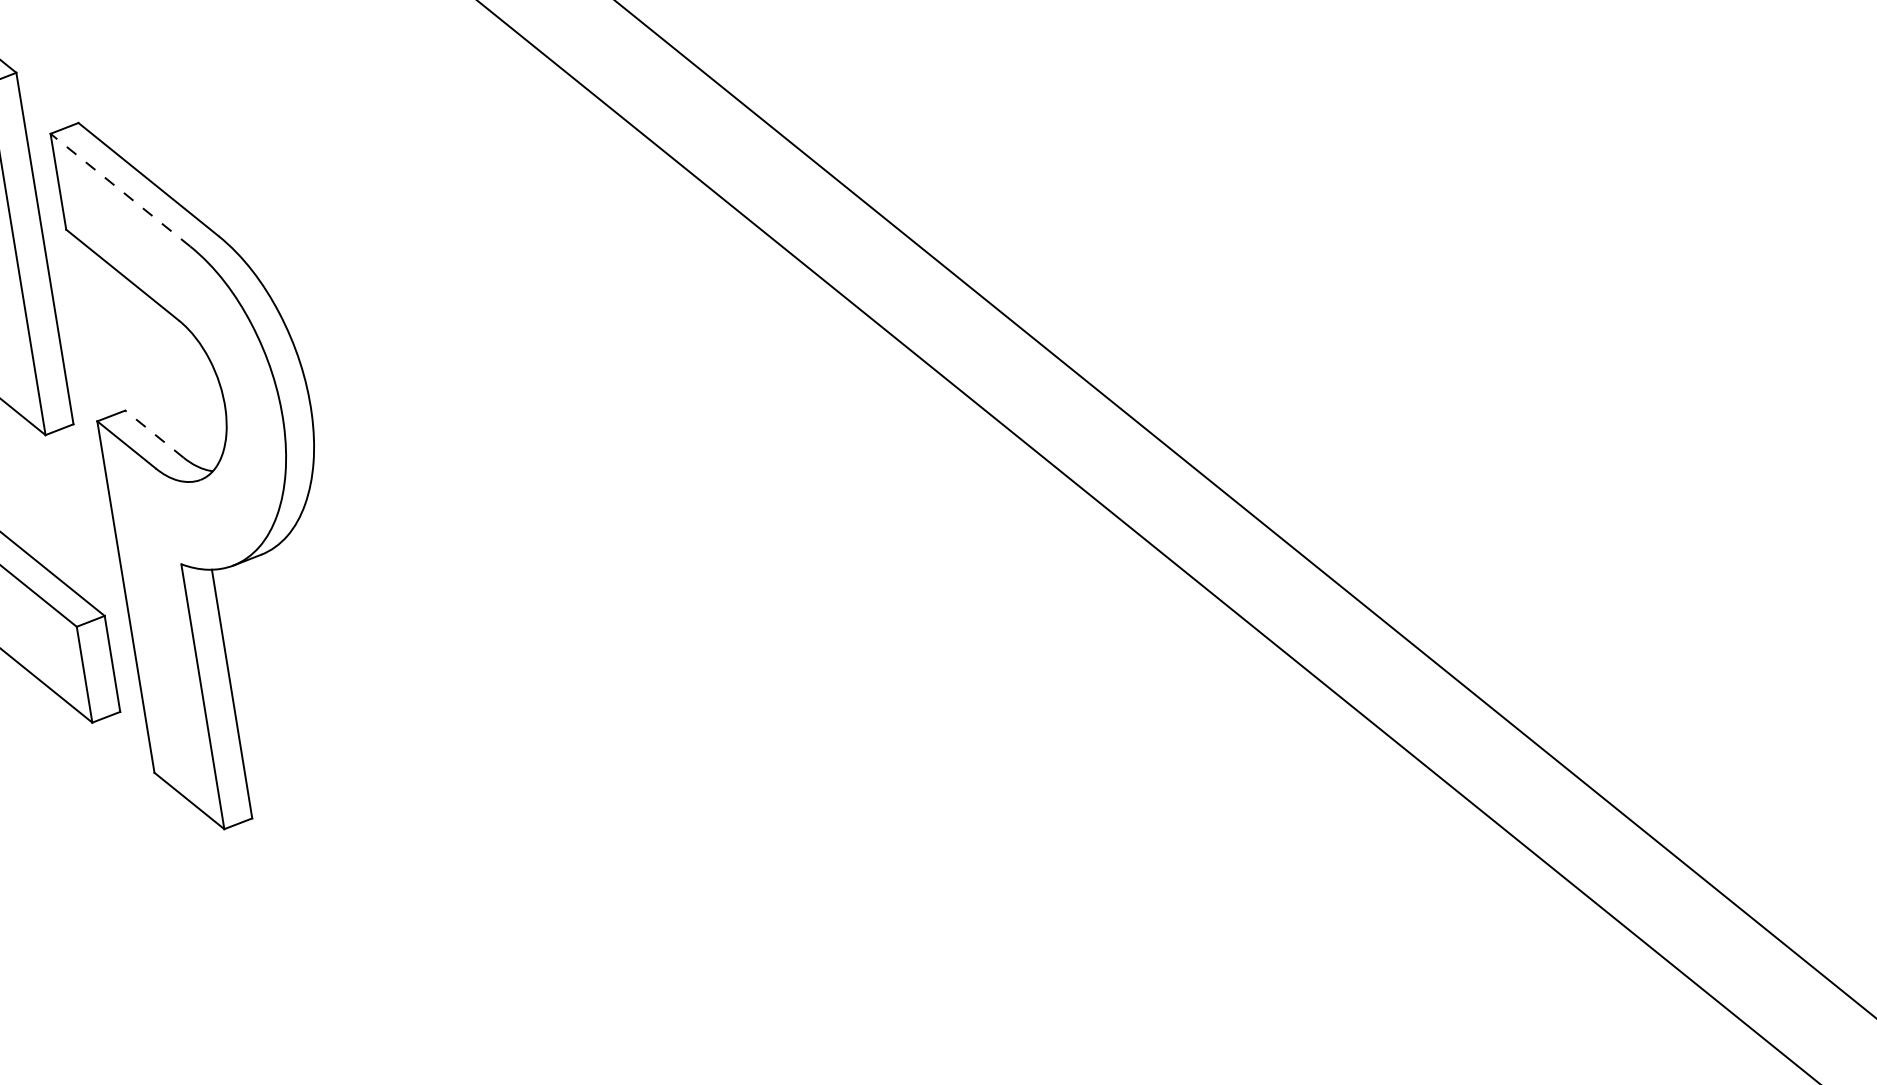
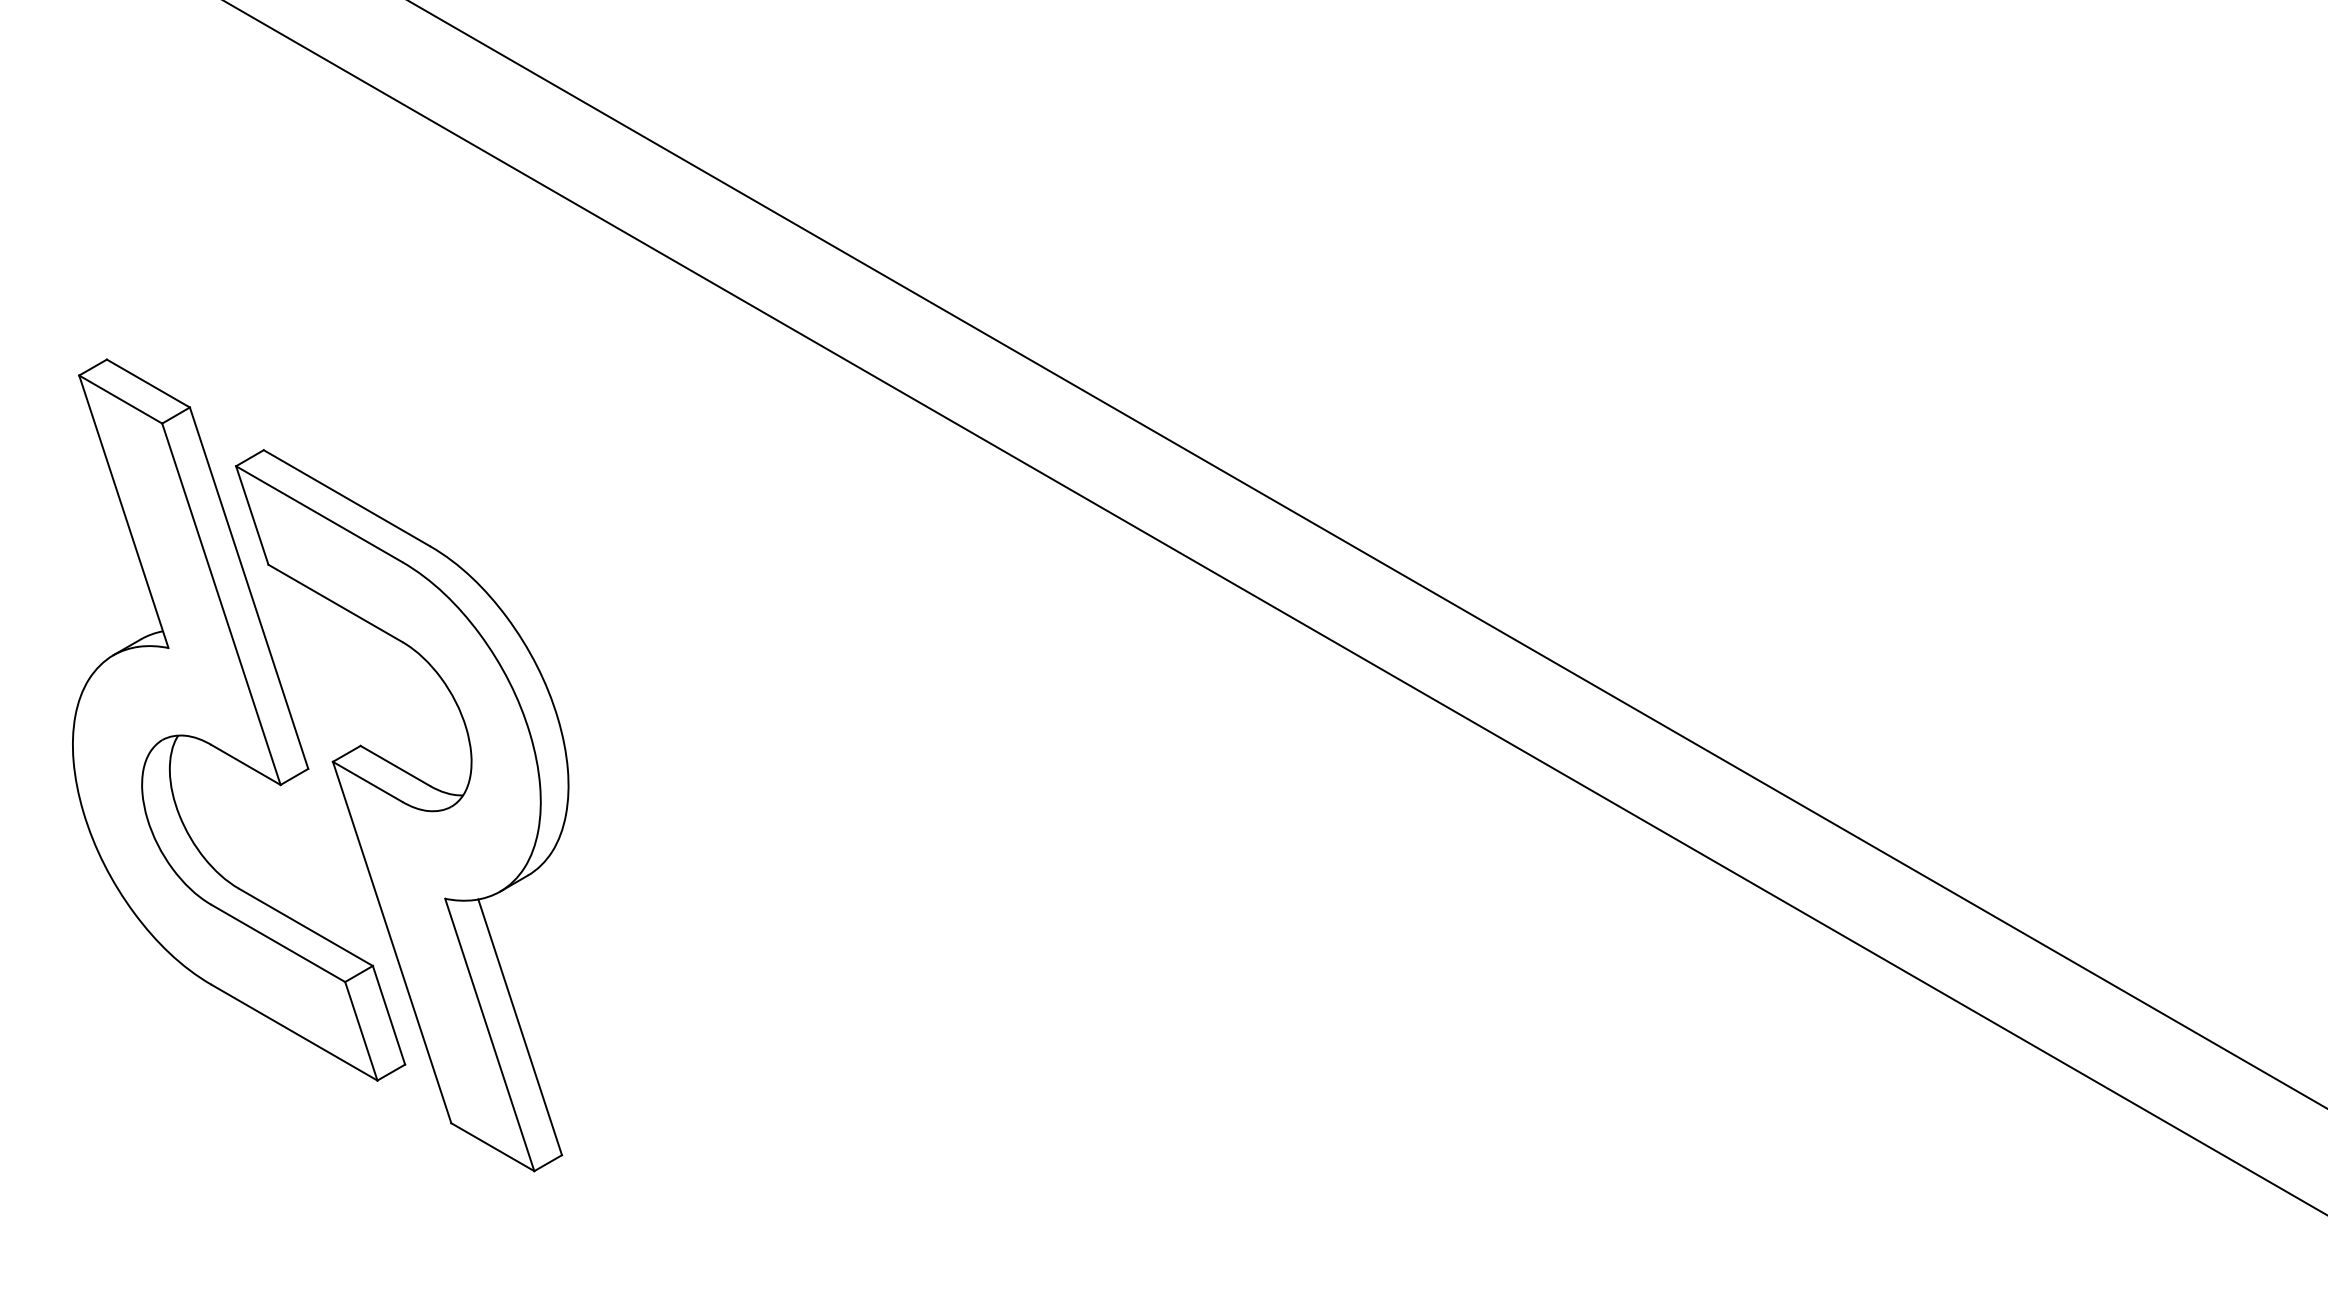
line: (120, 190) -> (319, 514), dashed -> solid
line: (153, 433) -> (394, 765), dashed -> solid

